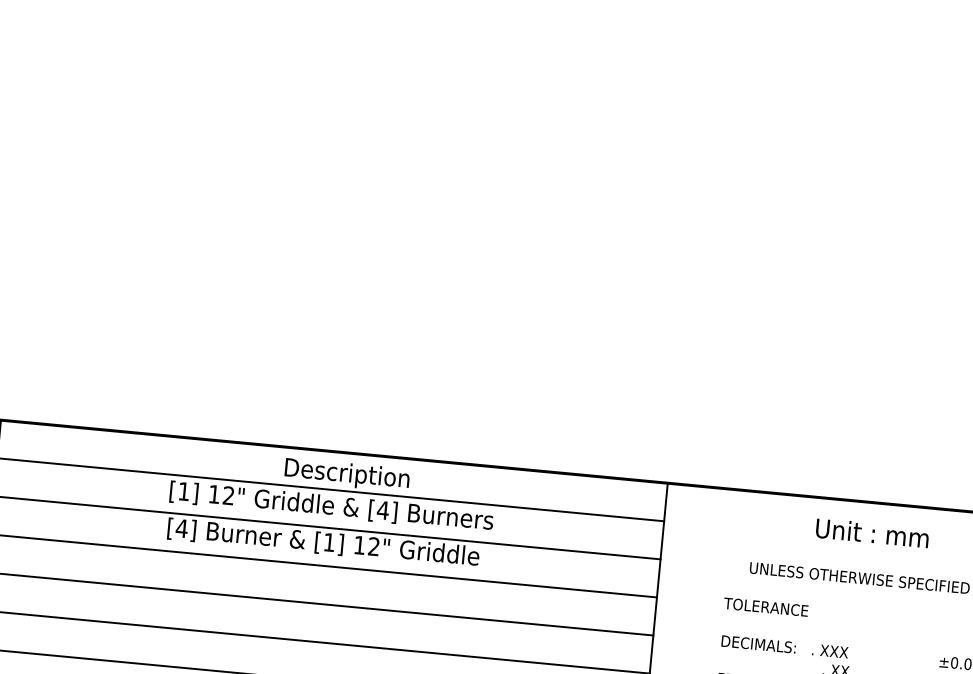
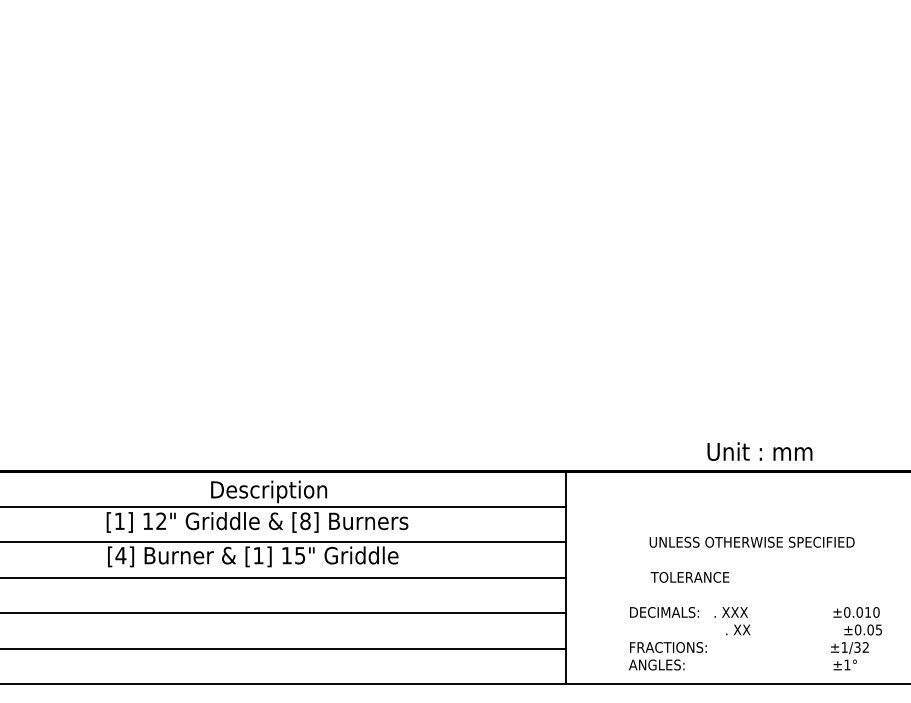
text: (382, 510) -> (304, 521), [4] -> [8]
text: (872, 533) -> (759, 451), moved
text: (374, 546) -> (300, 555), 12" -> 15"
text: (765, 607) -> (689, 577), moved

